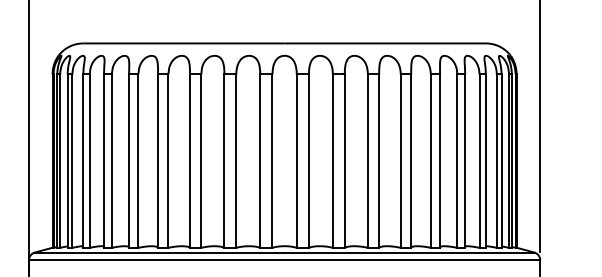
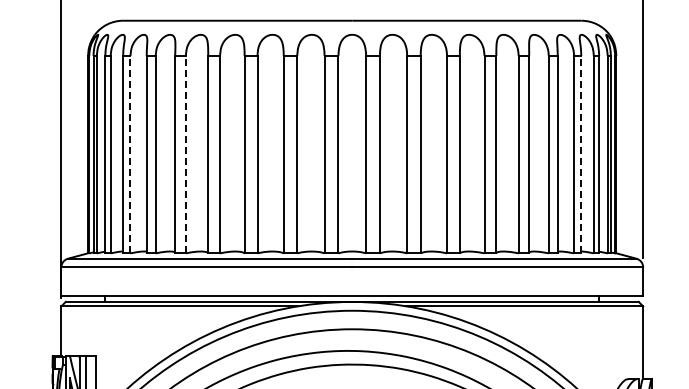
line: (89, 160) -> (130, 154), solid -> dashed
line: (138, 160) -> (185, 154), solid -> dashed
line: (486, 160) -> (581, 154), solid -> dashed

